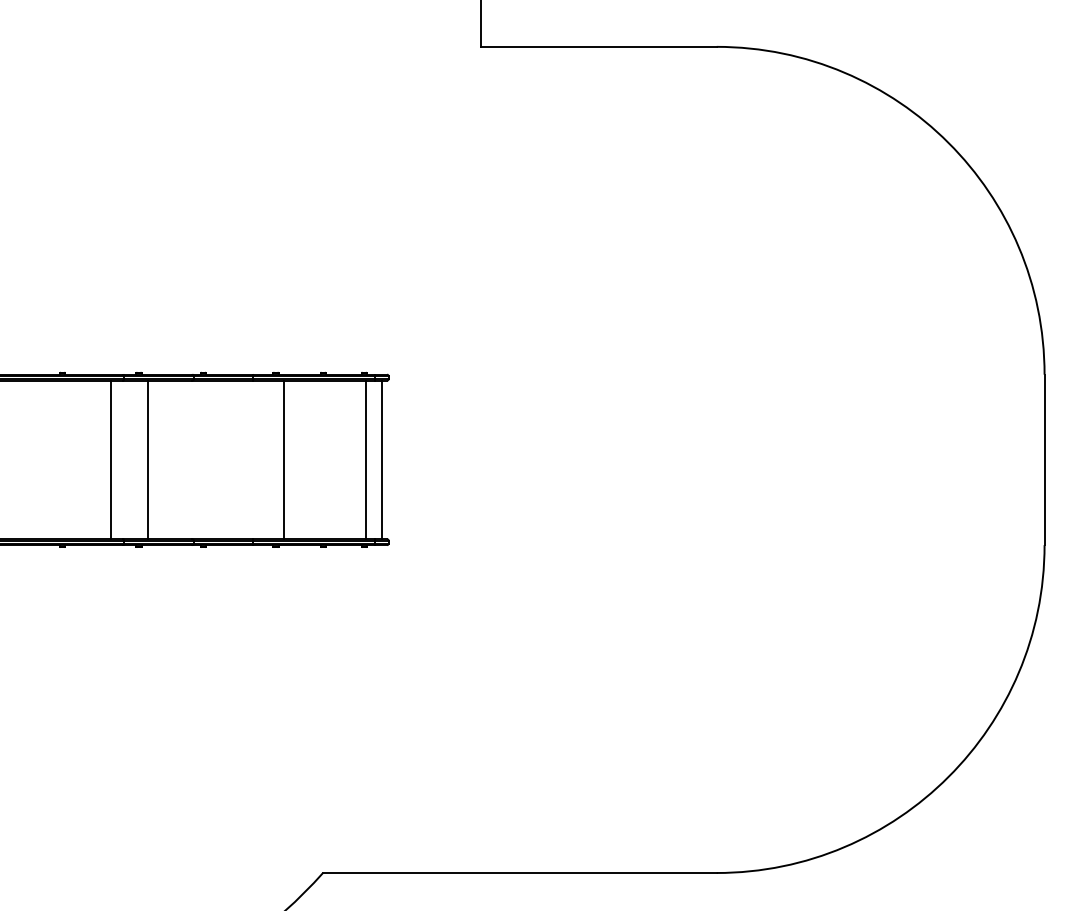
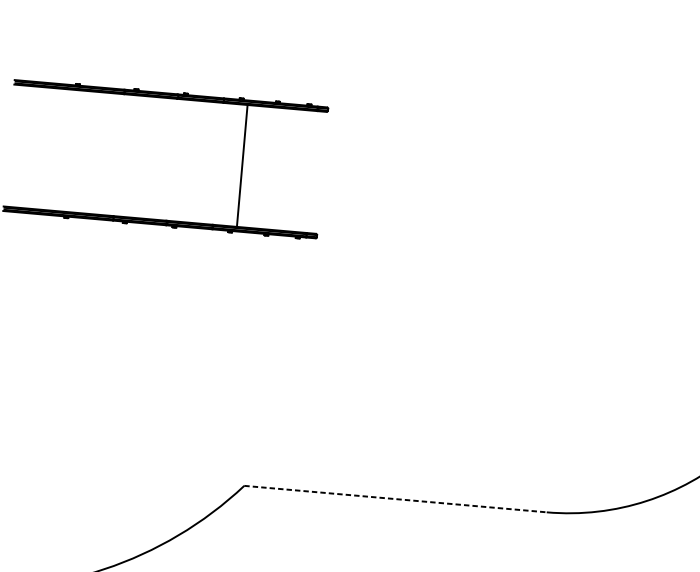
line: (111, 459) -> (109, 154), removed
line: (147, 459) -> (137, 156), removed
line: (365, 459) -> (304, 171), removed
line: (382, 459) -> (317, 172), removed
line: (519, 872) -> (395, 498), solid -> dashed

